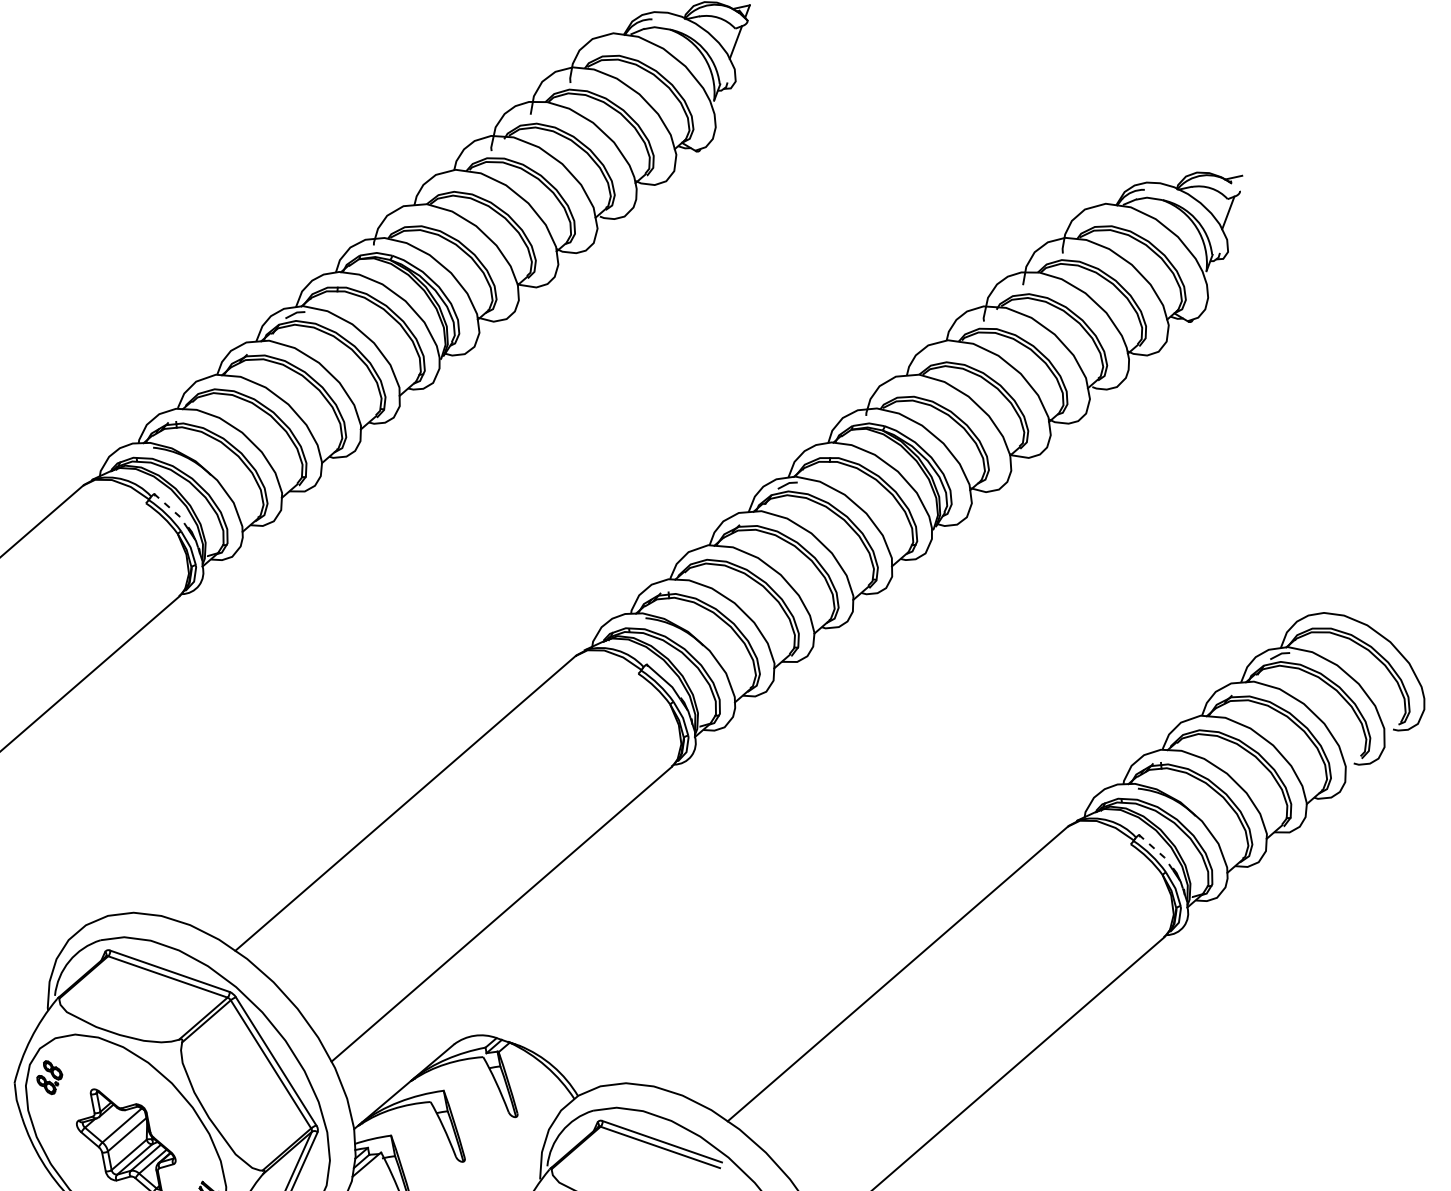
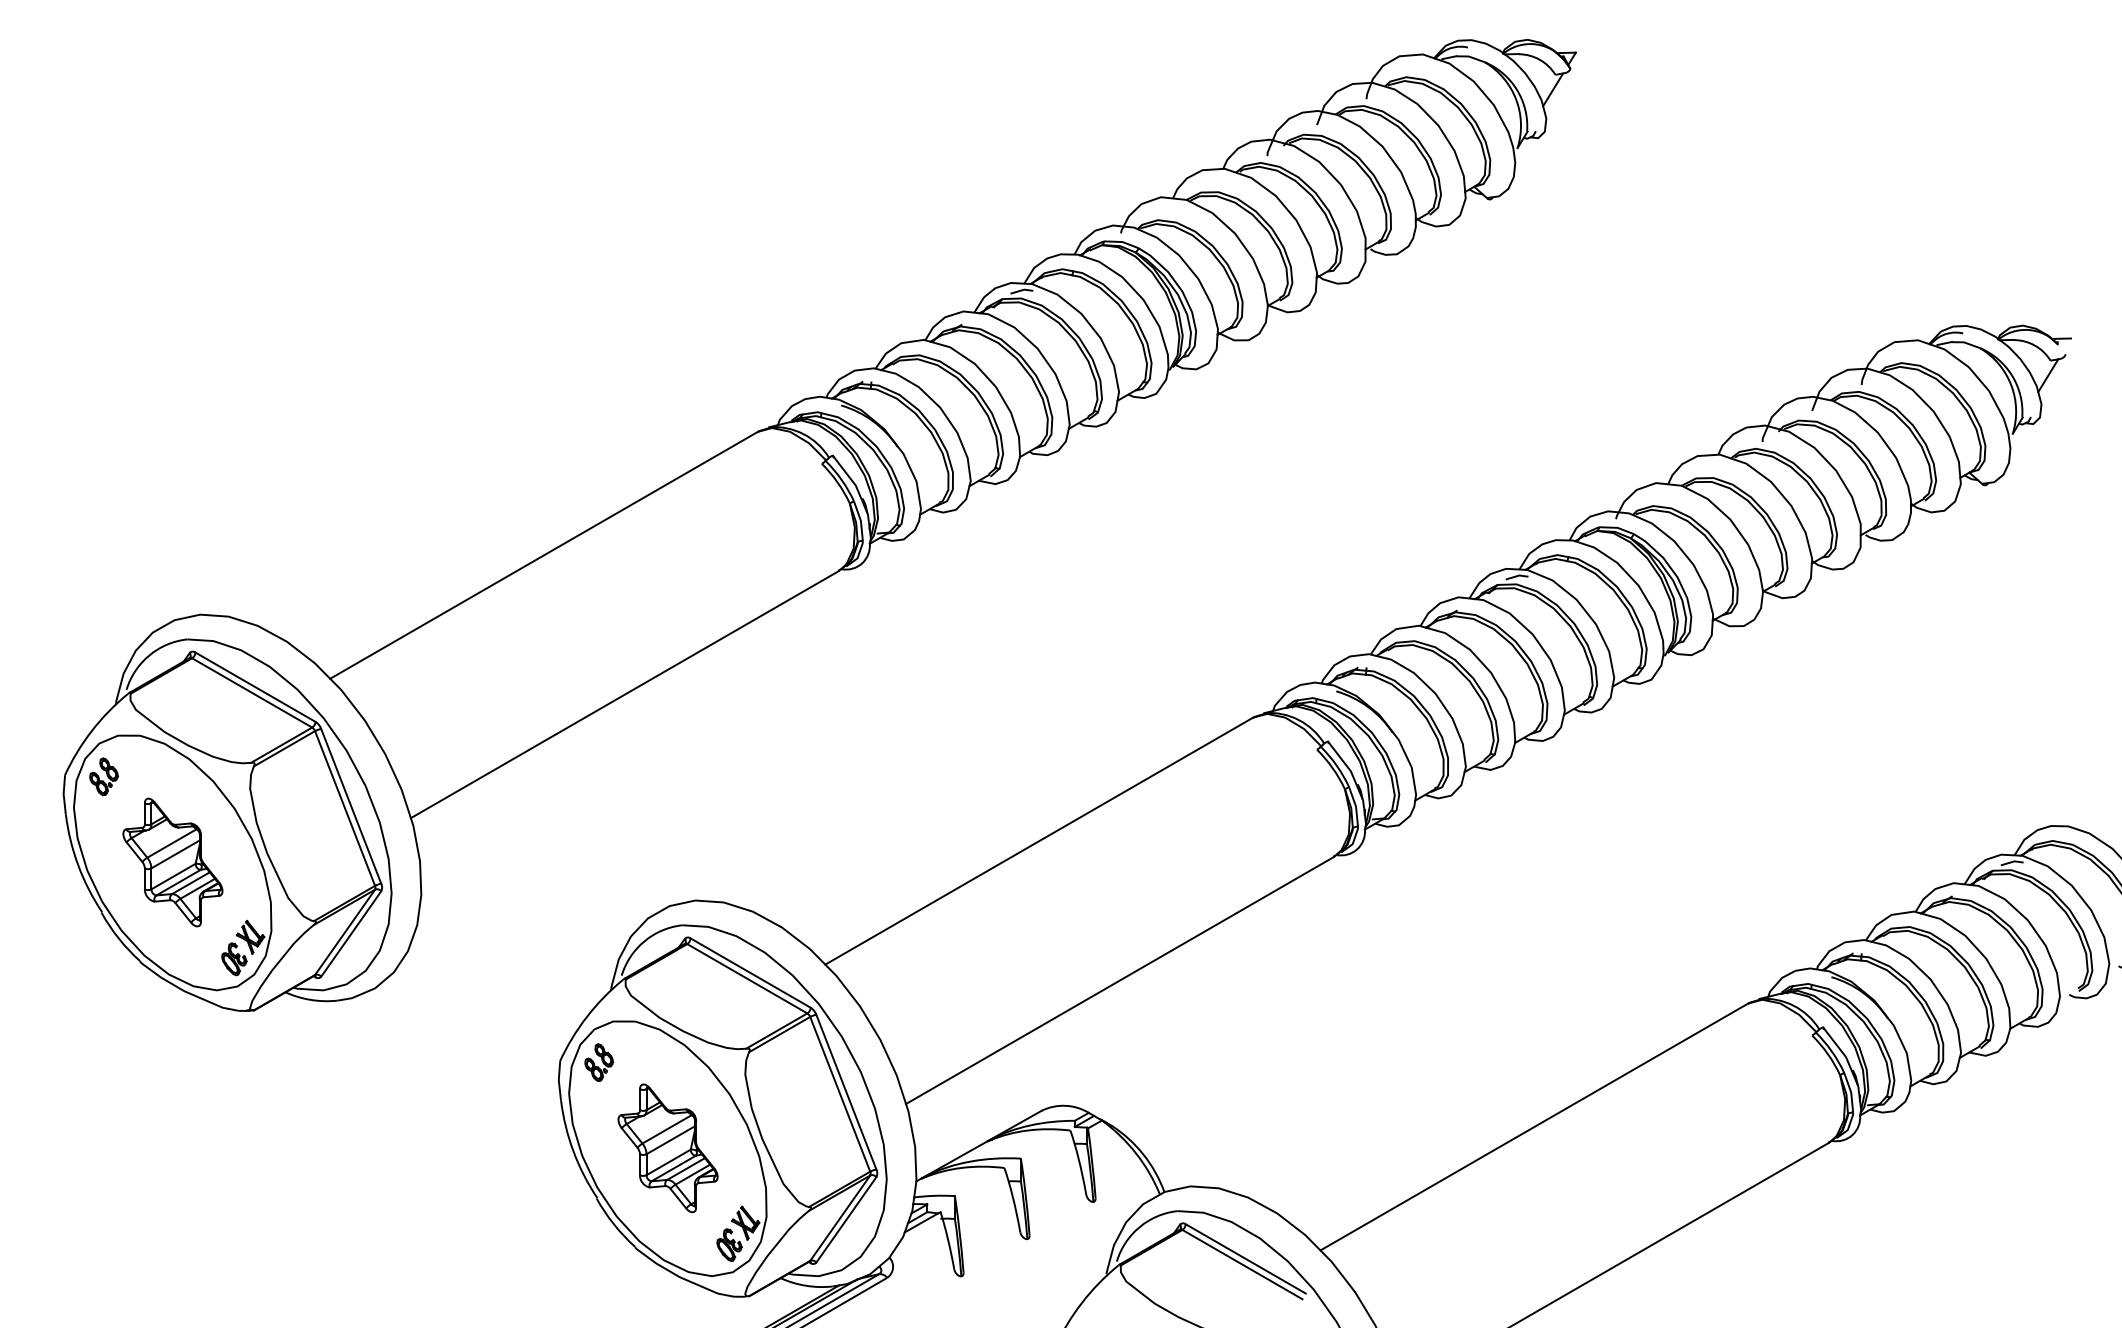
line: (172, 510) -> (849, 477), dashed -> solid
line: (1158, 851) -> (1840, 1049), dashed -> solid

